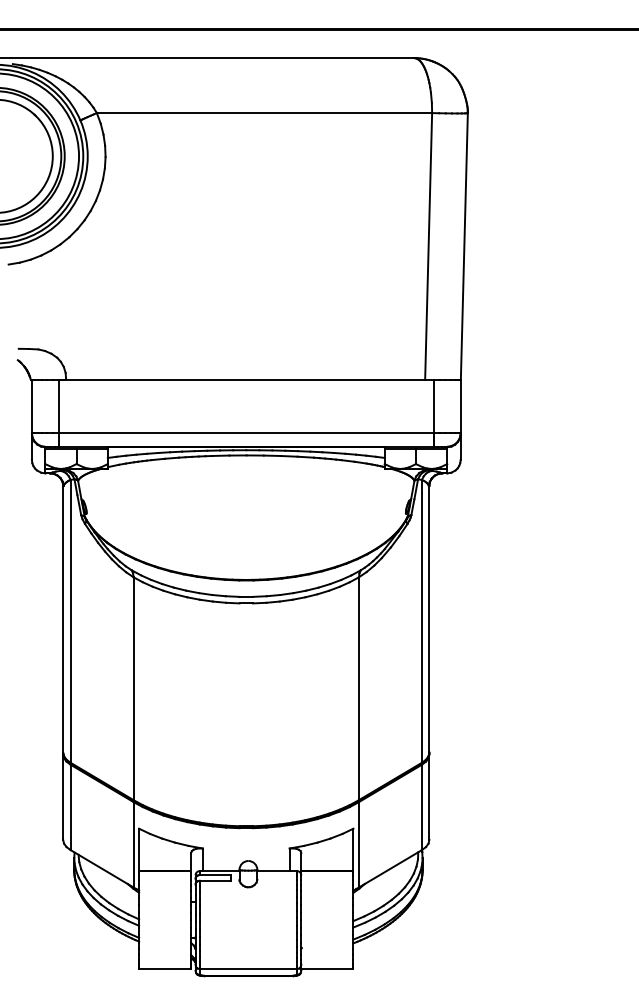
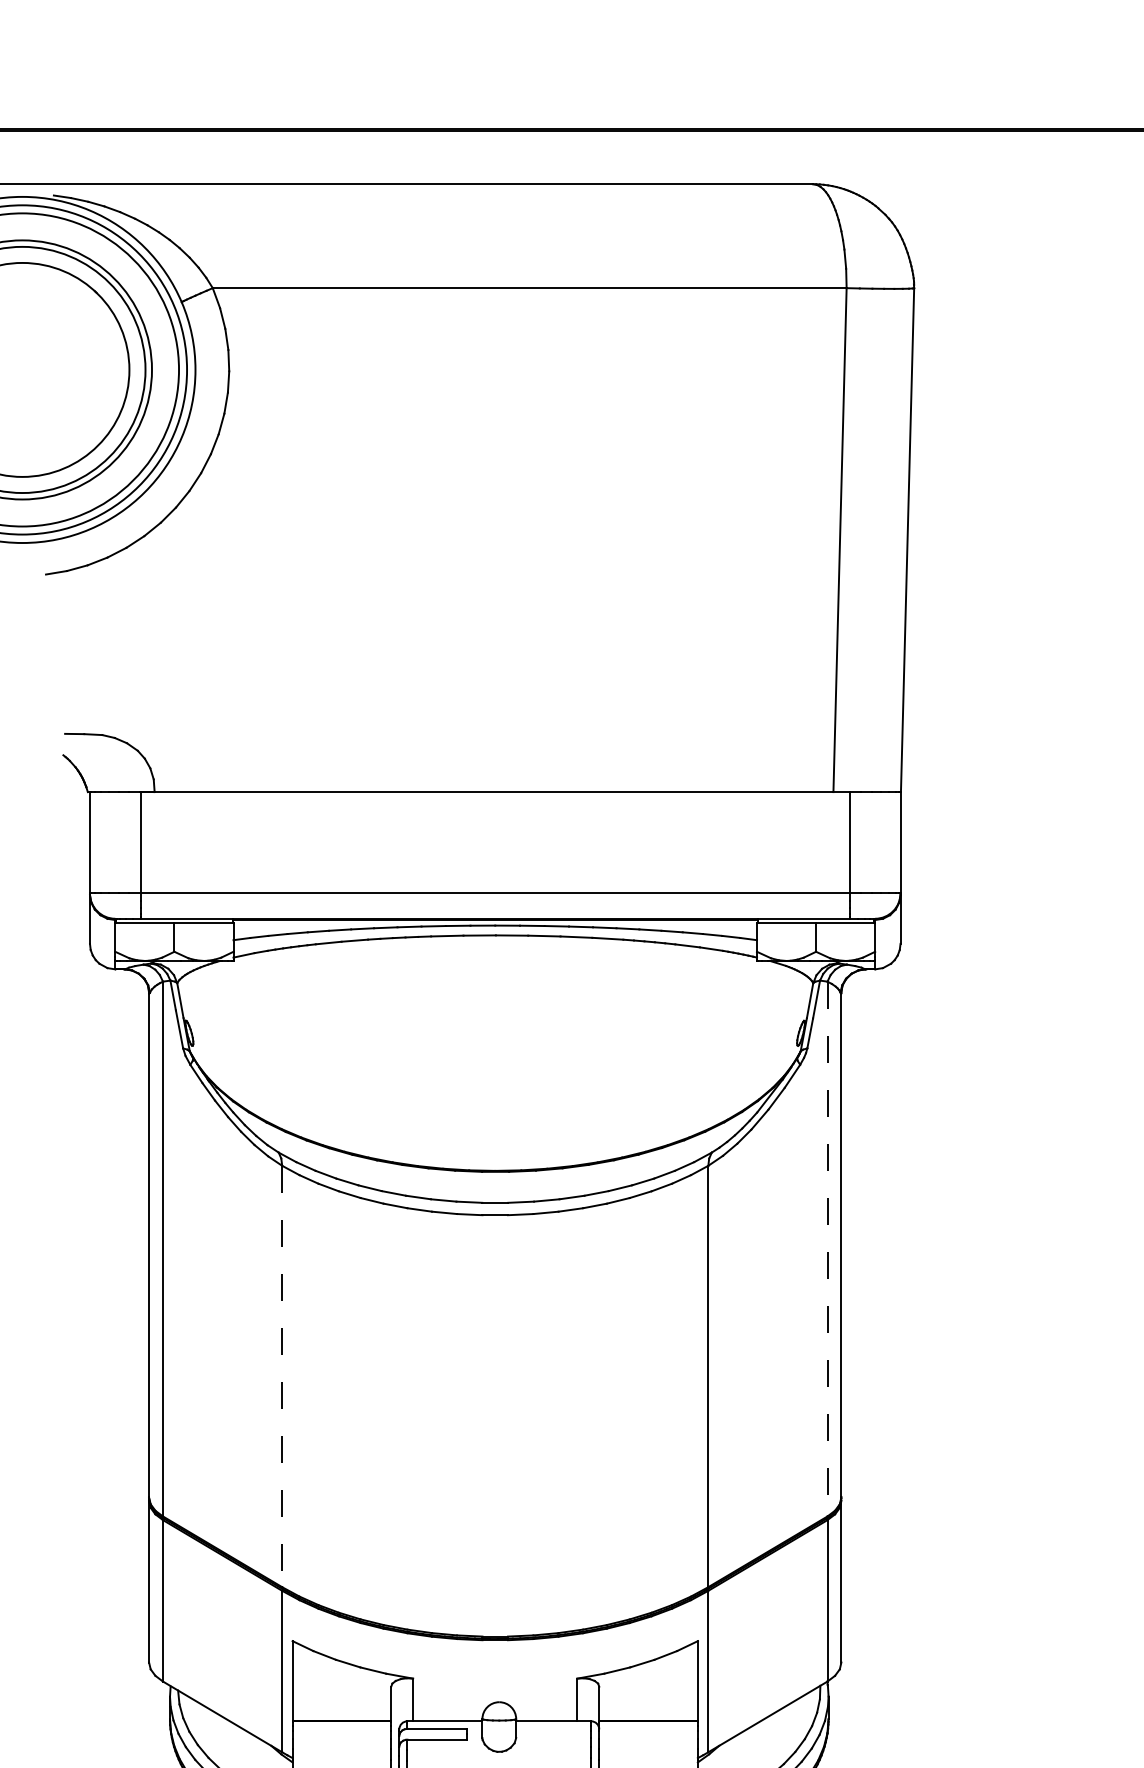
line: (422, 621) -> (828, 1249), solid -> dashed
line: (133, 689) -> (282, 1377), solid -> dashed

